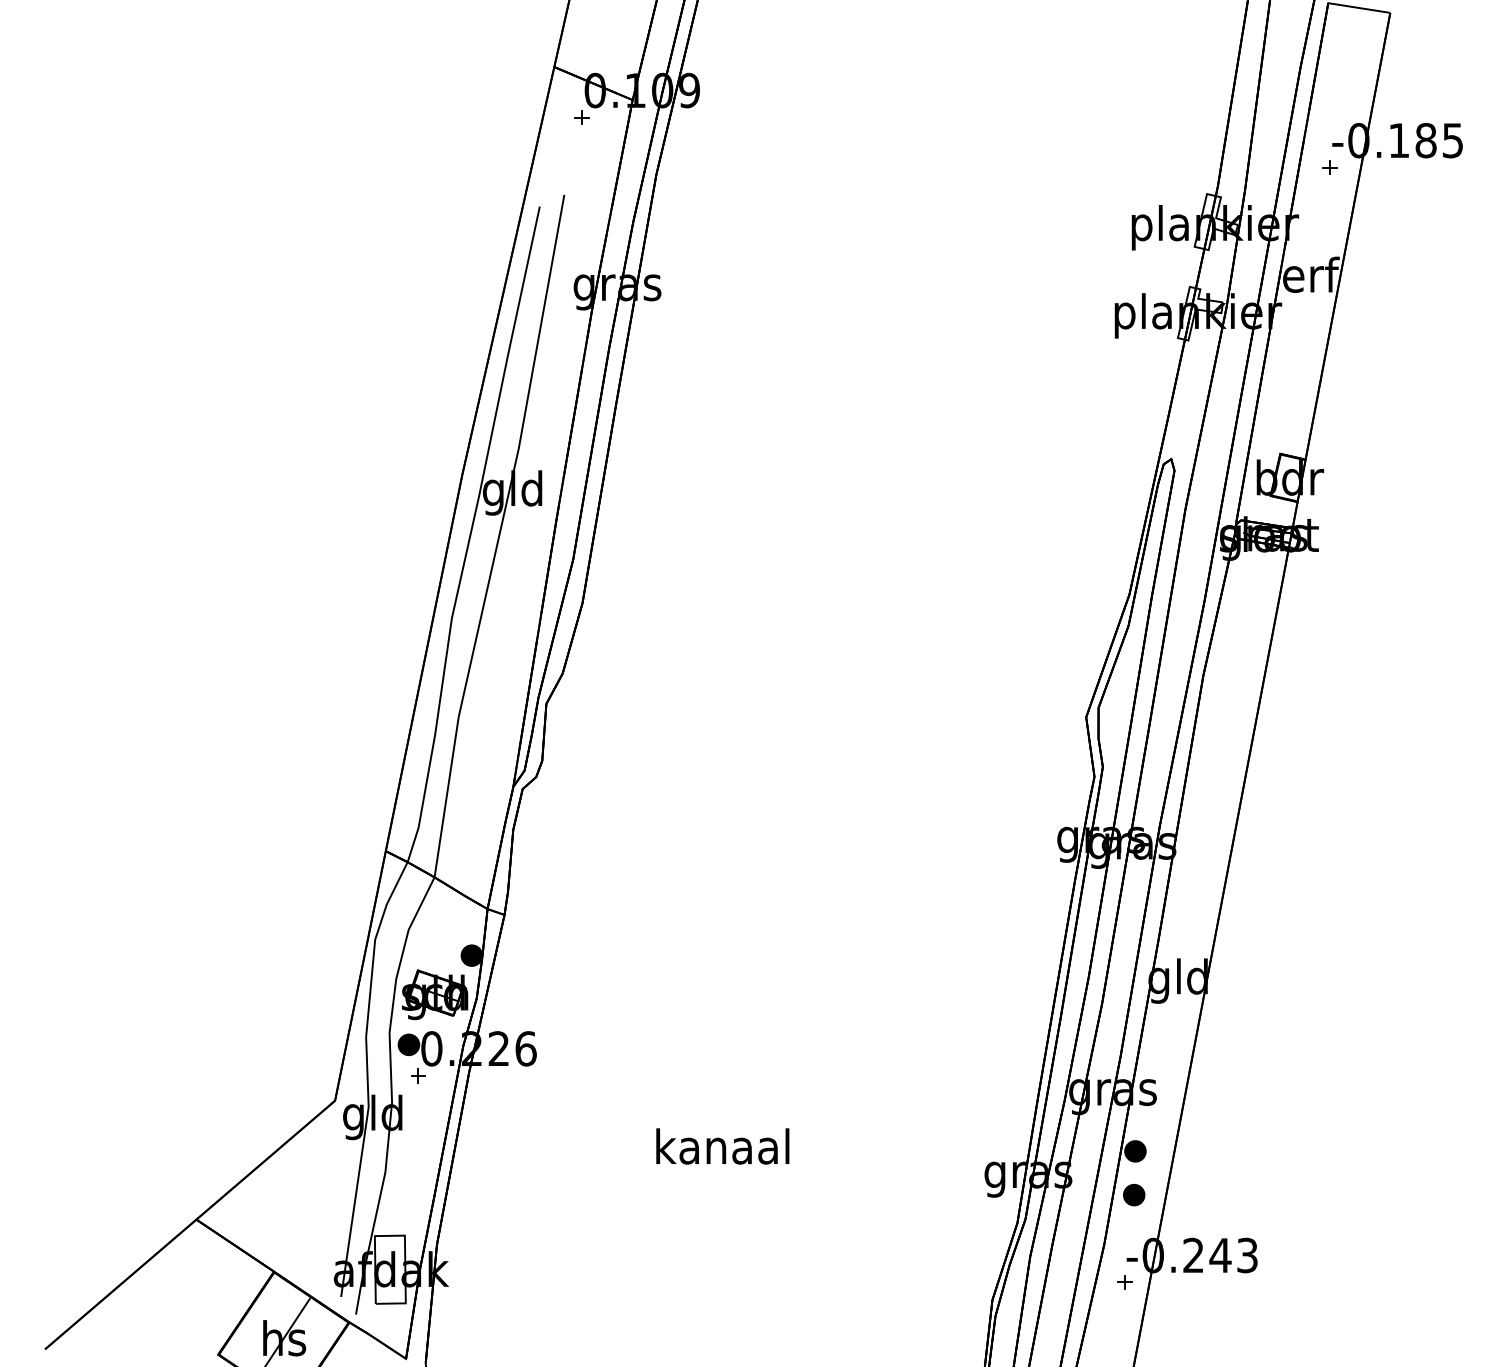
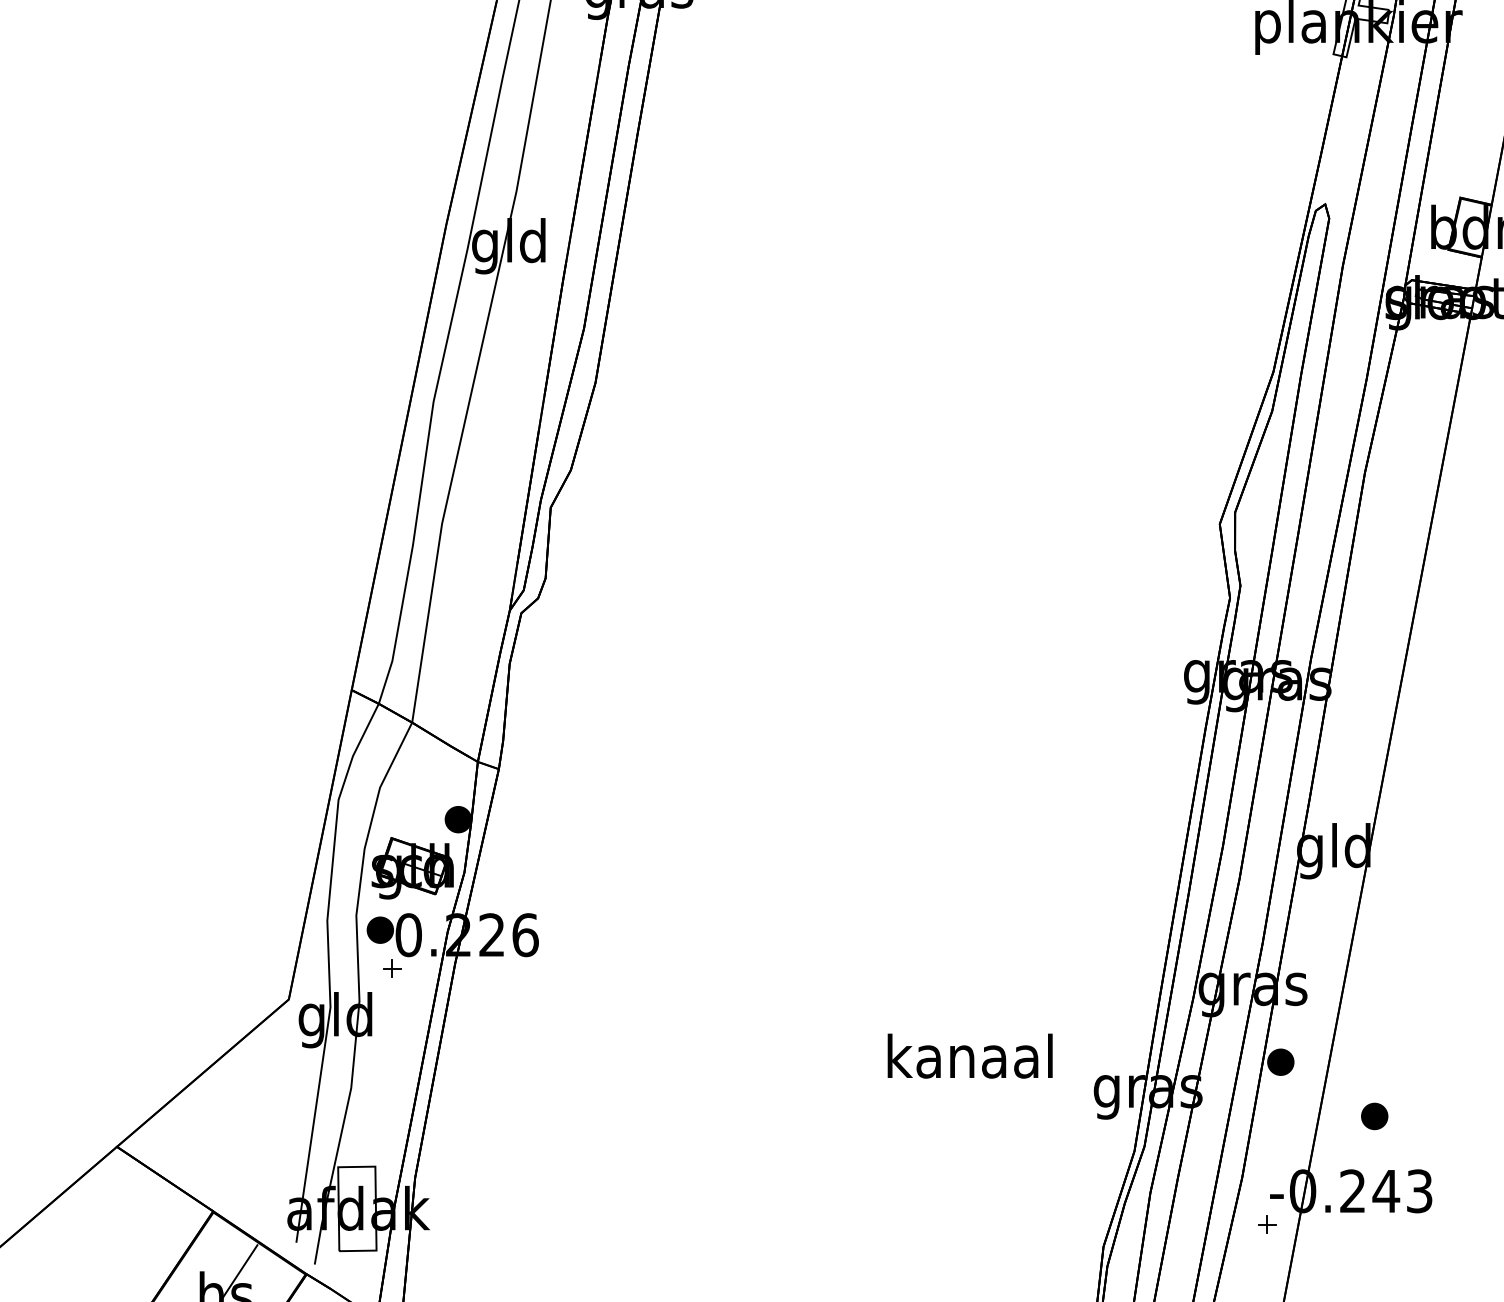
text: (722, 1146) -> (969, 1056), moved
part: (1134, 1195) -> (1375, 1116), moved

